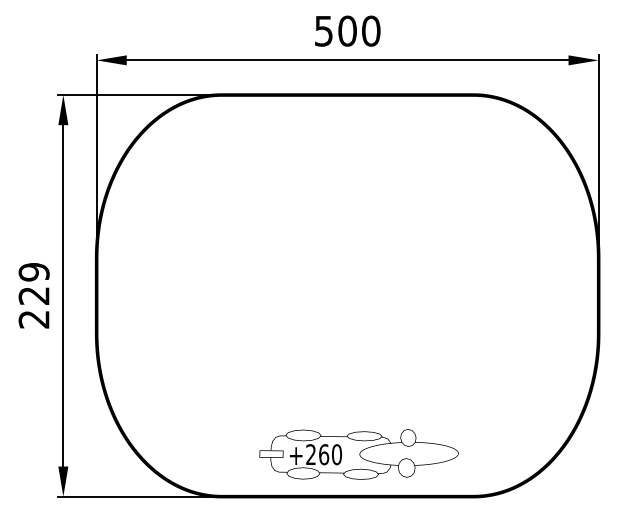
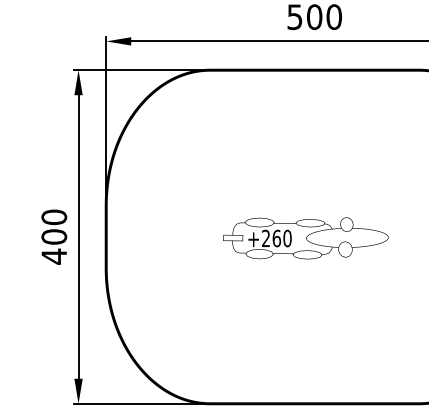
text: (33, 295) -> (53, 236), 229 -> 400
text: (358, 454) -> (305, 238), moved

